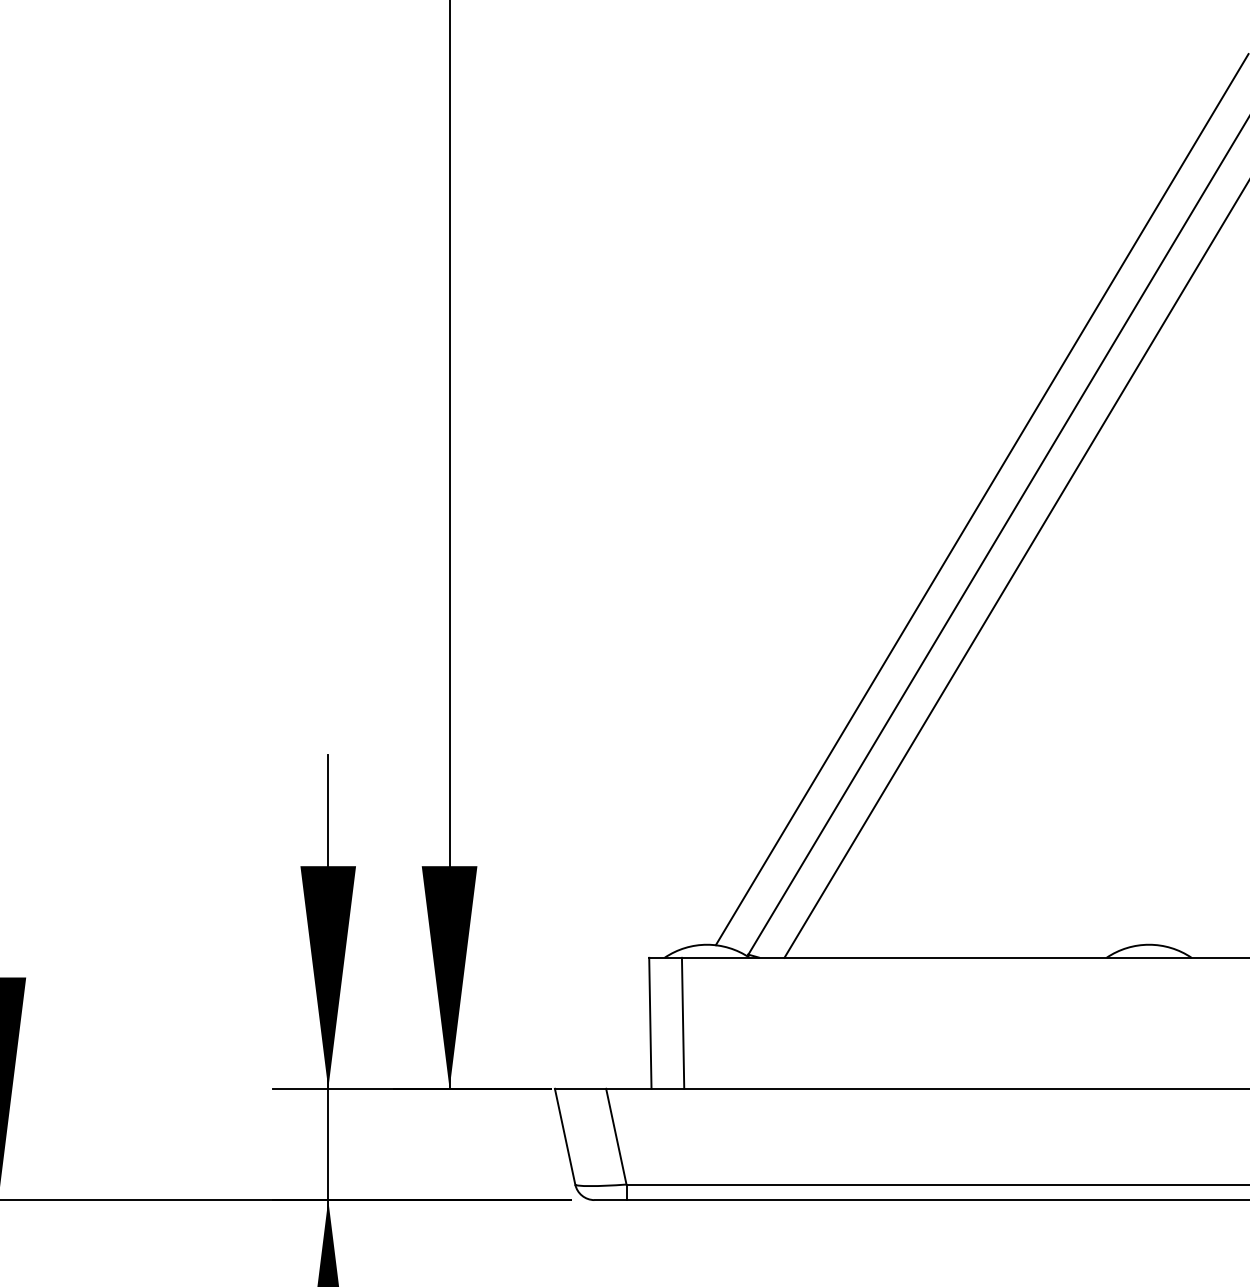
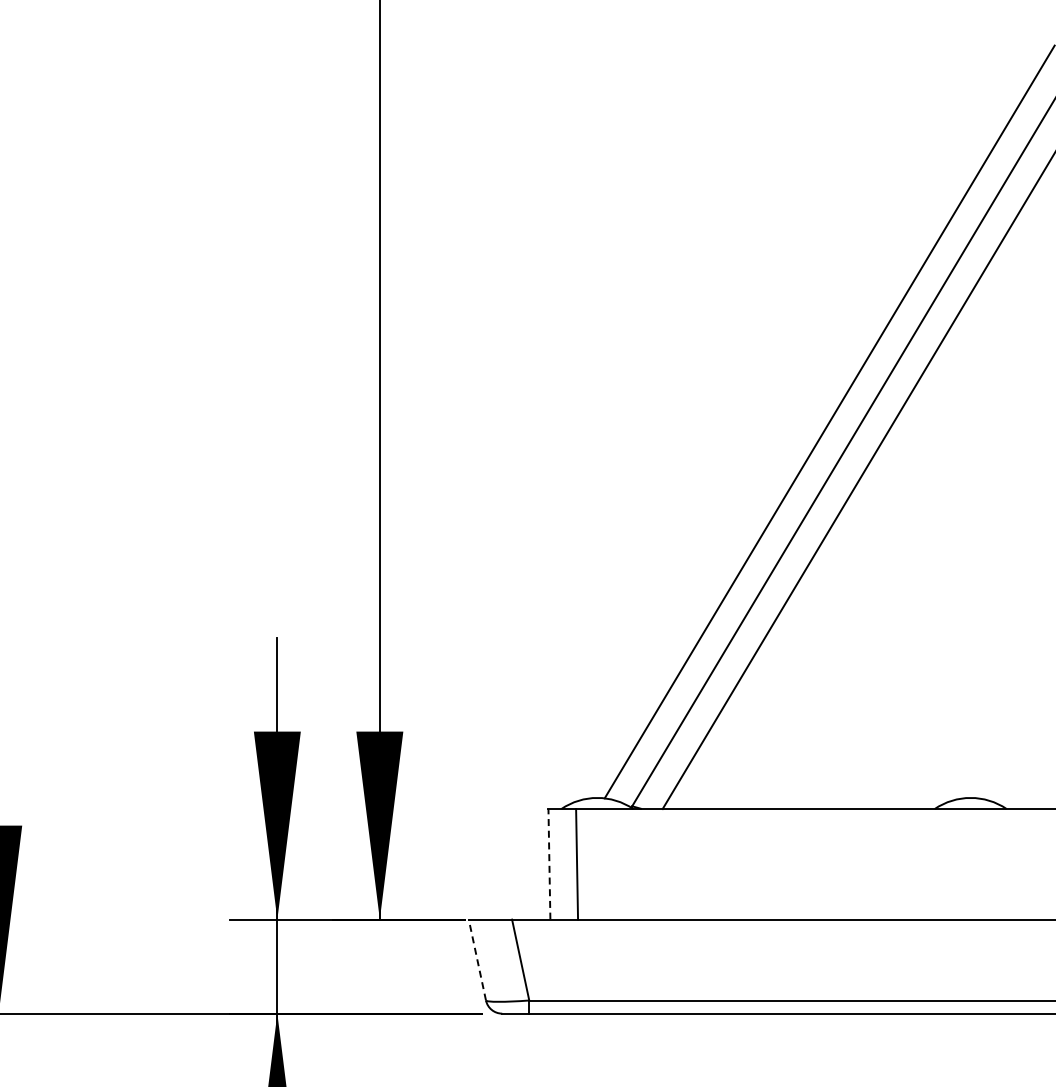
line: (650, 1022) -> (549, 863), solid -> dashed
line: (565, 1136) -> (477, 959), solid -> dashed

